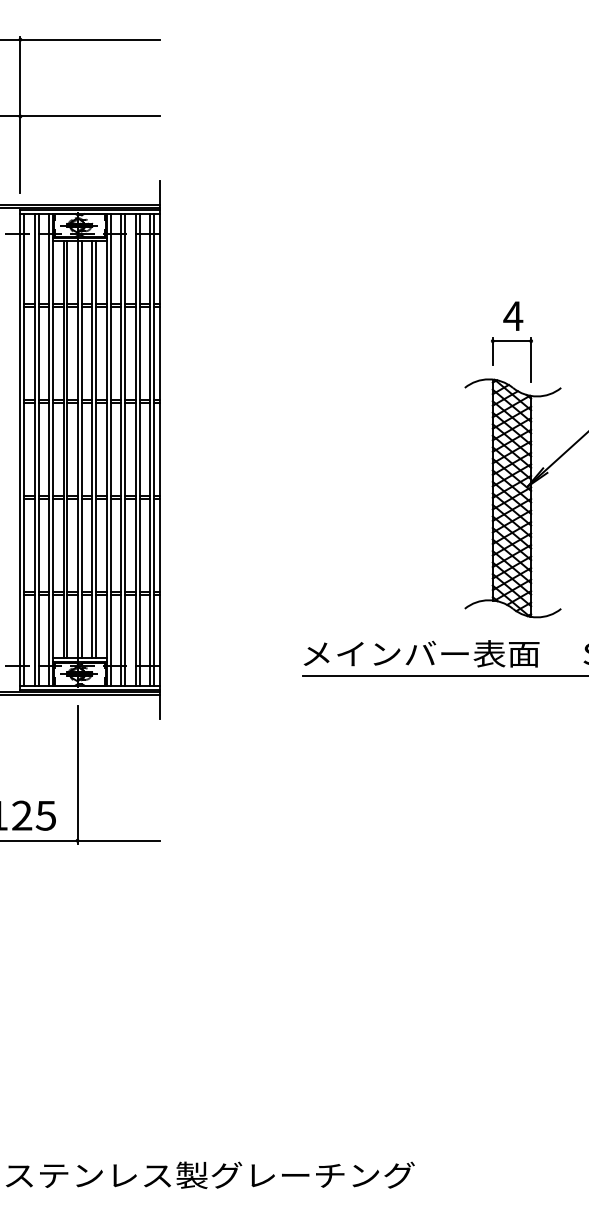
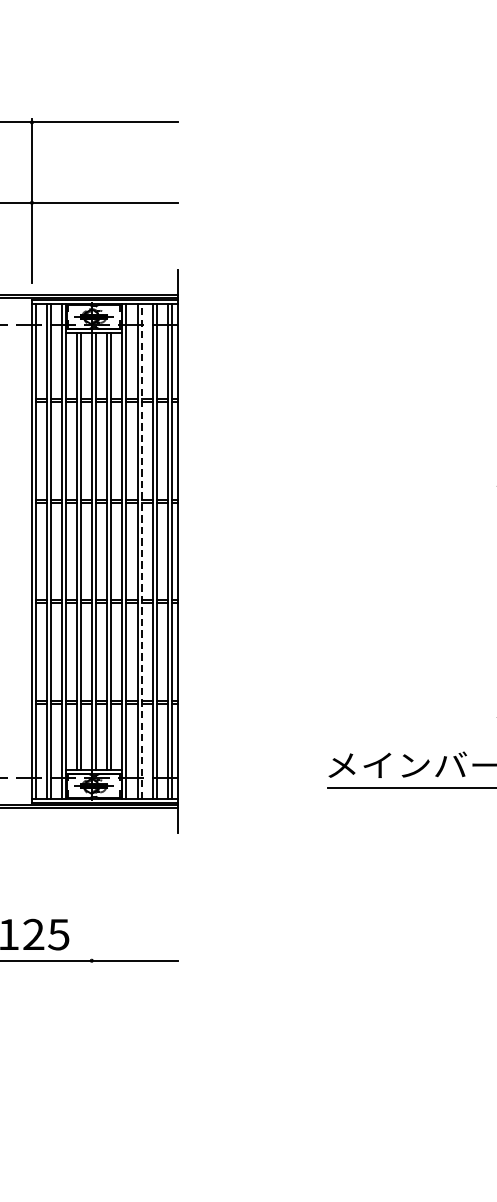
line: (125, 449) -> (141, 551), solid -> dashed
line: (77, 774) -> (91, 891), removed

